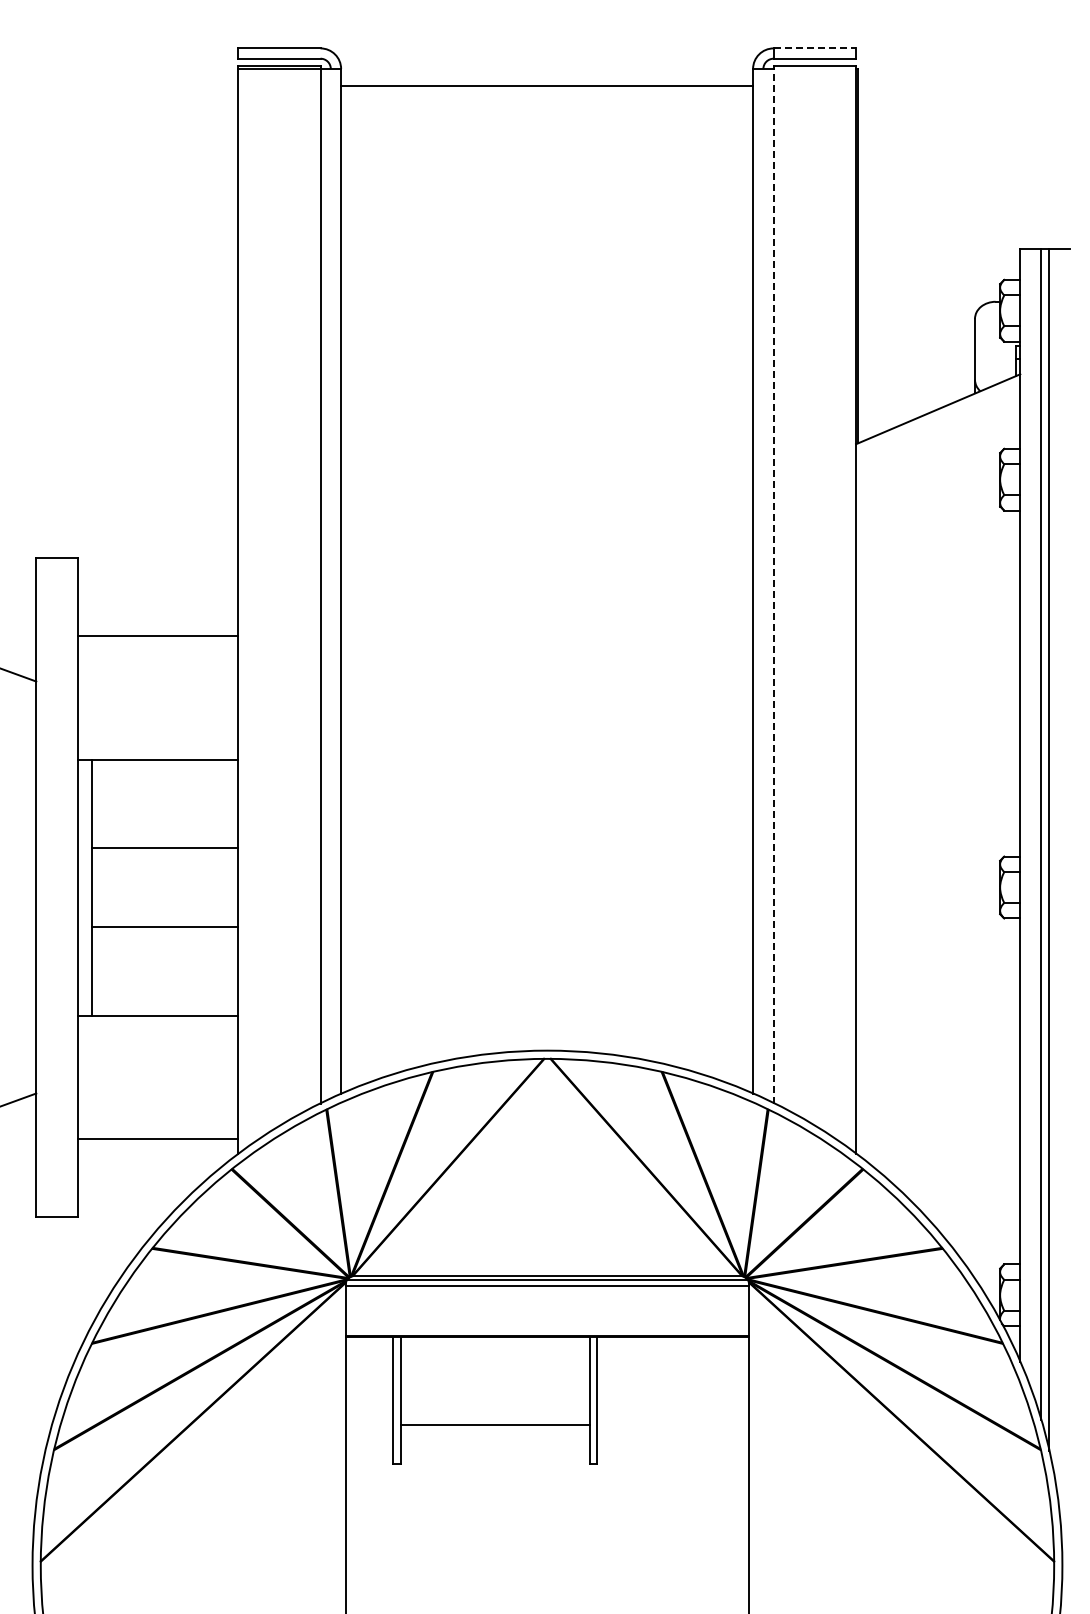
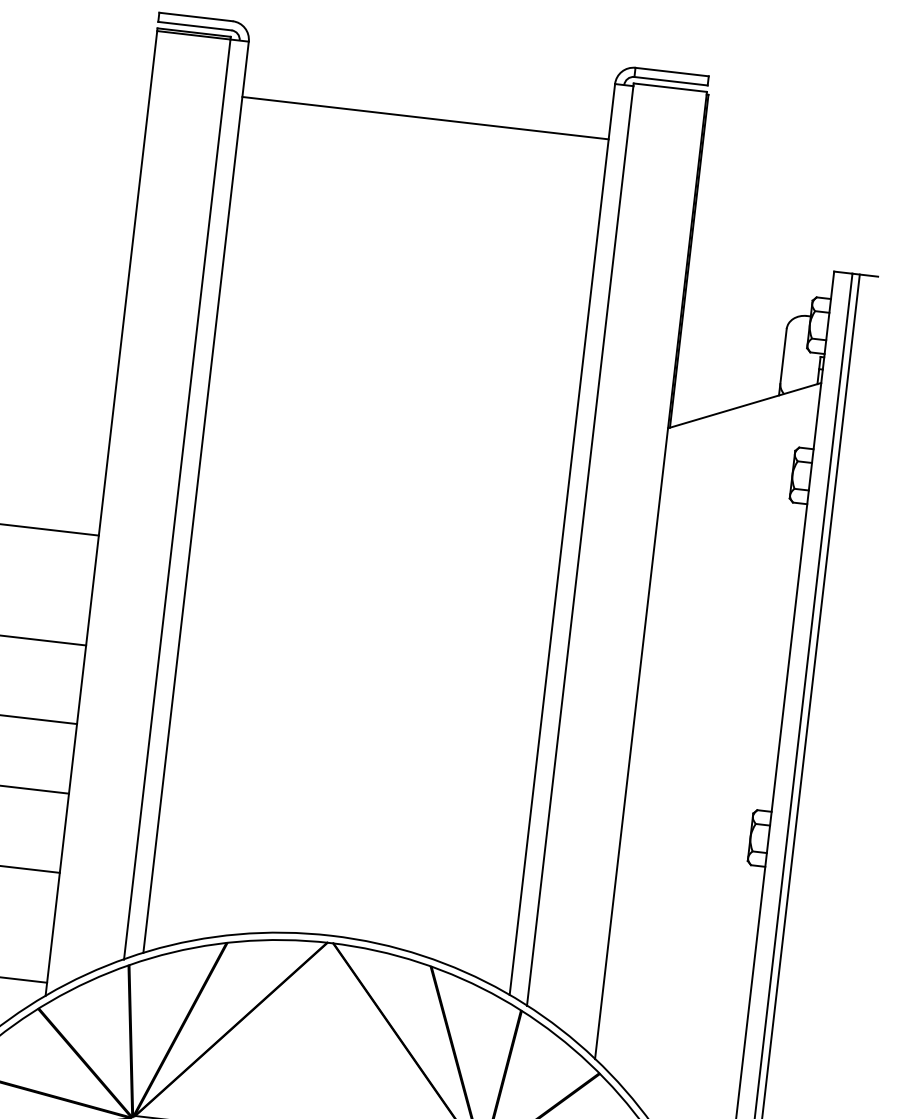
line: (815, 48) -> (672, 72), dashed -> solid
line: (547, 86) -> (425, 118), moved
line: (773, 585) -> (580, 545), dashed -> solid

